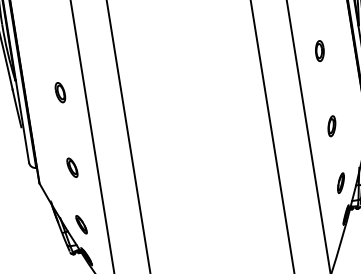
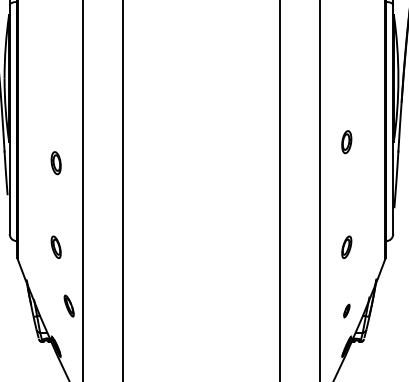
part: (319, 51) -> (346, 142), moved
part: (340, 182) -> (346, 310), size x0.6
part: (80, 224) -> (68, 305), moved

